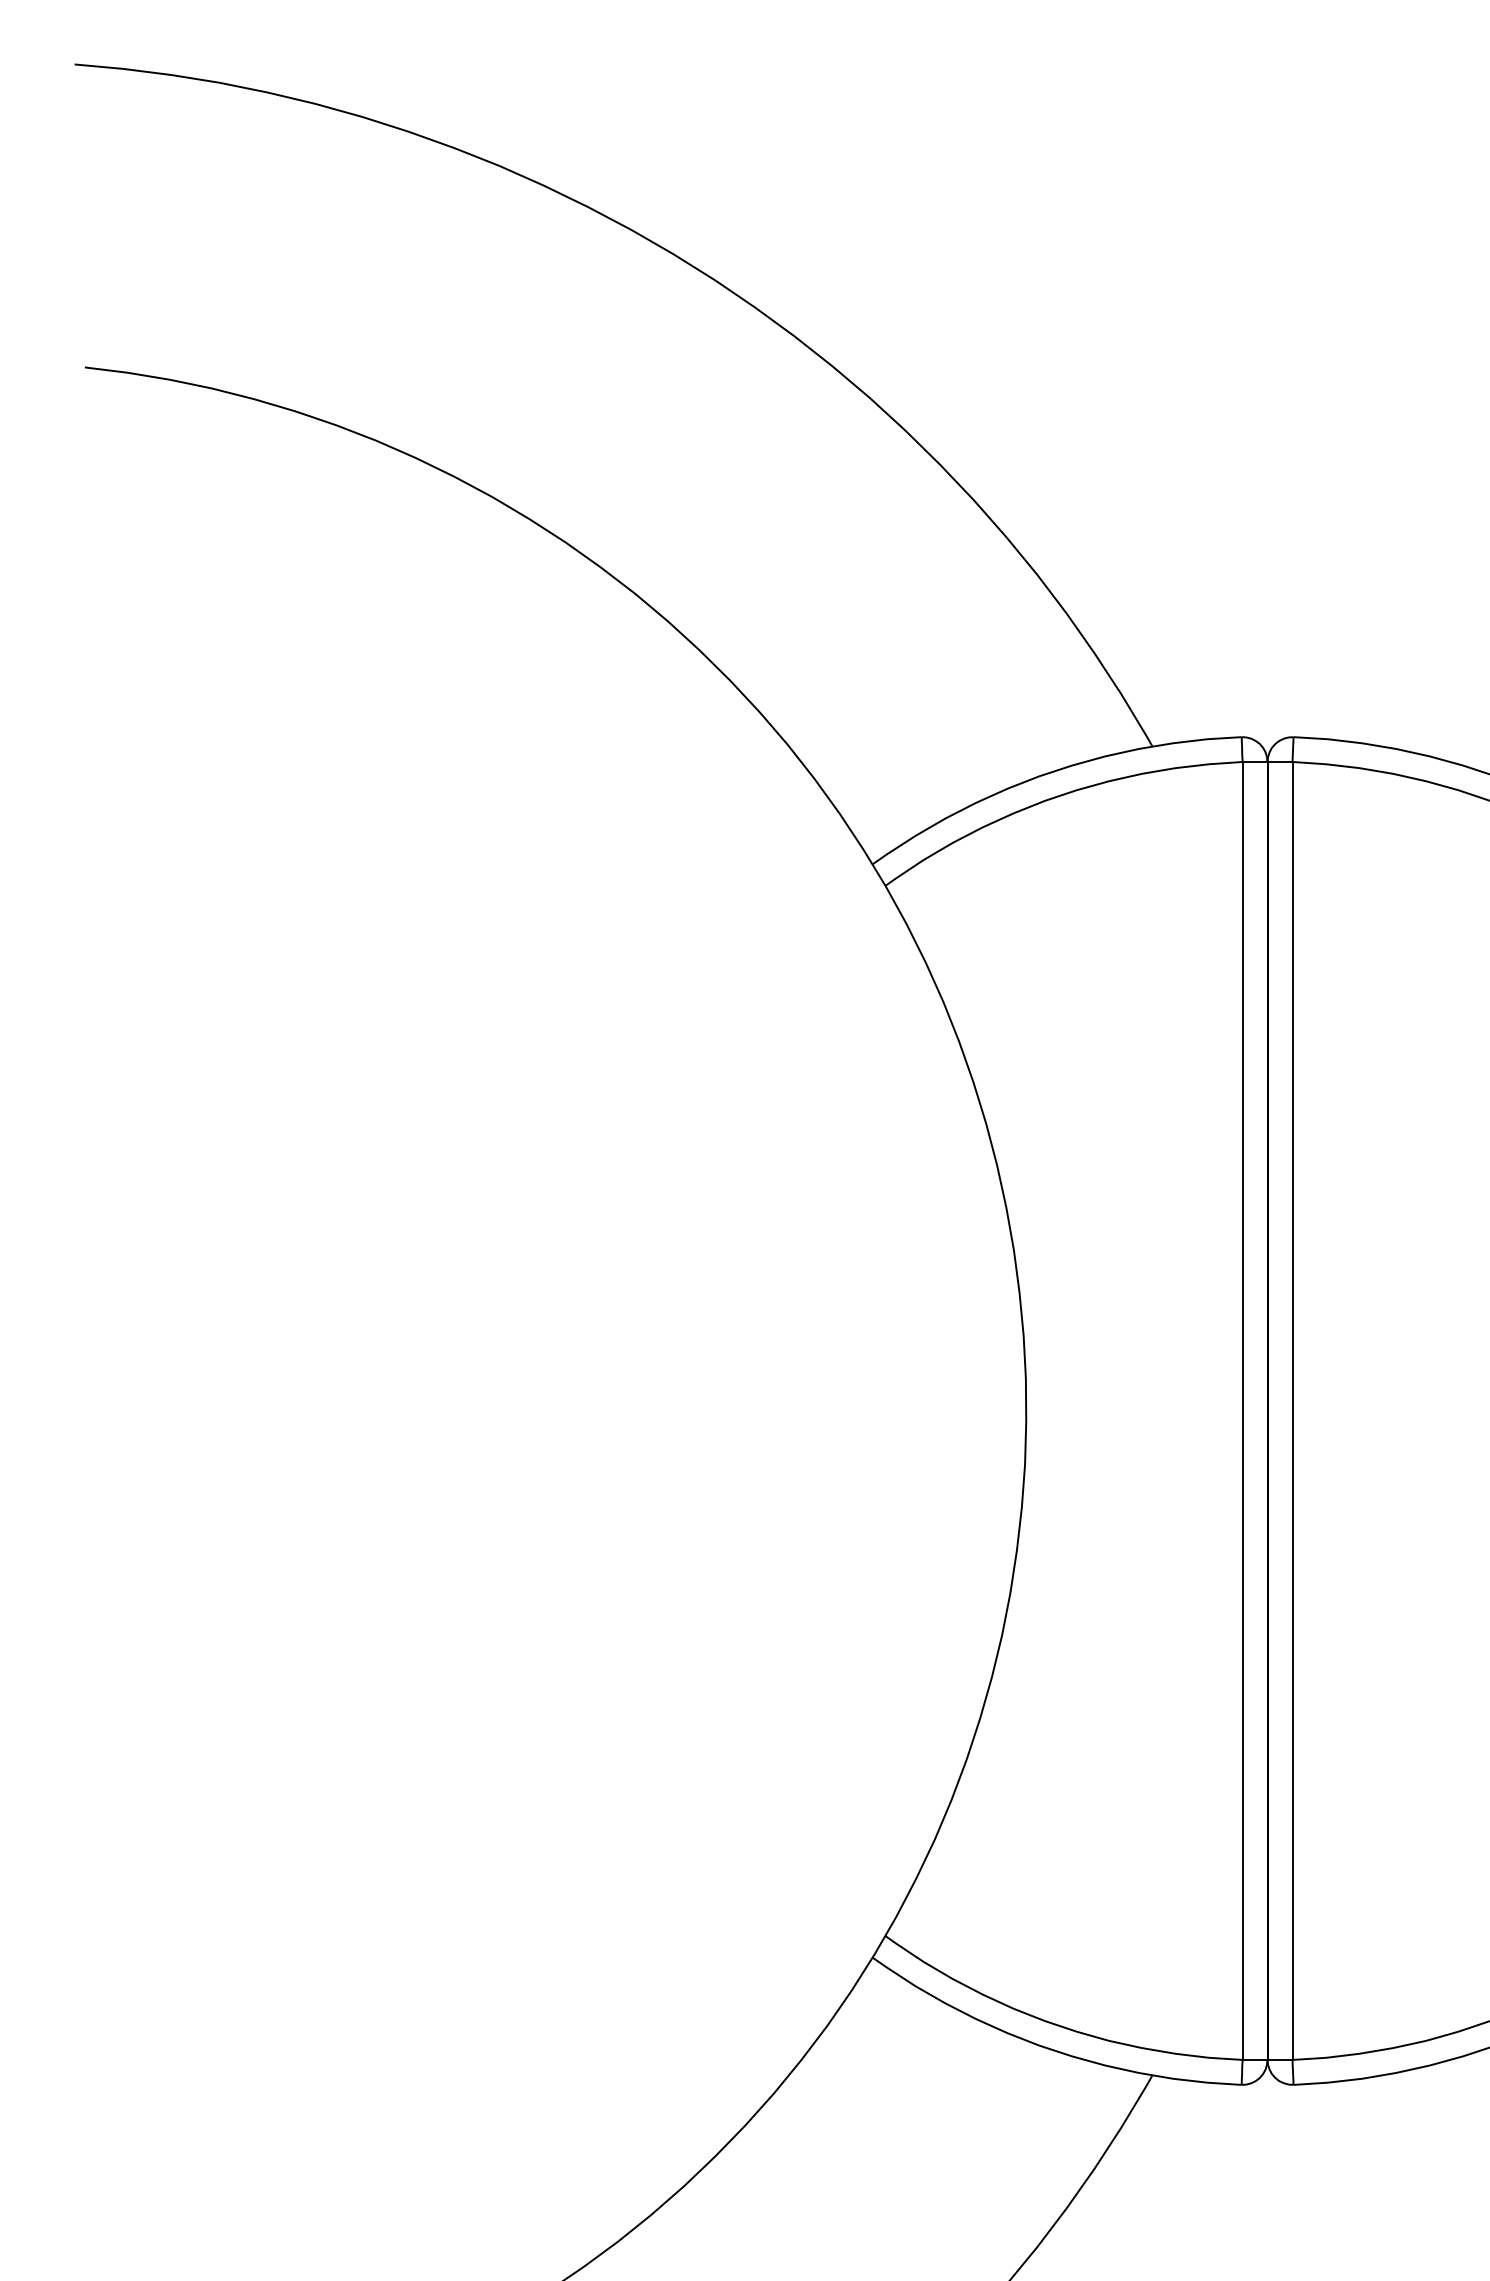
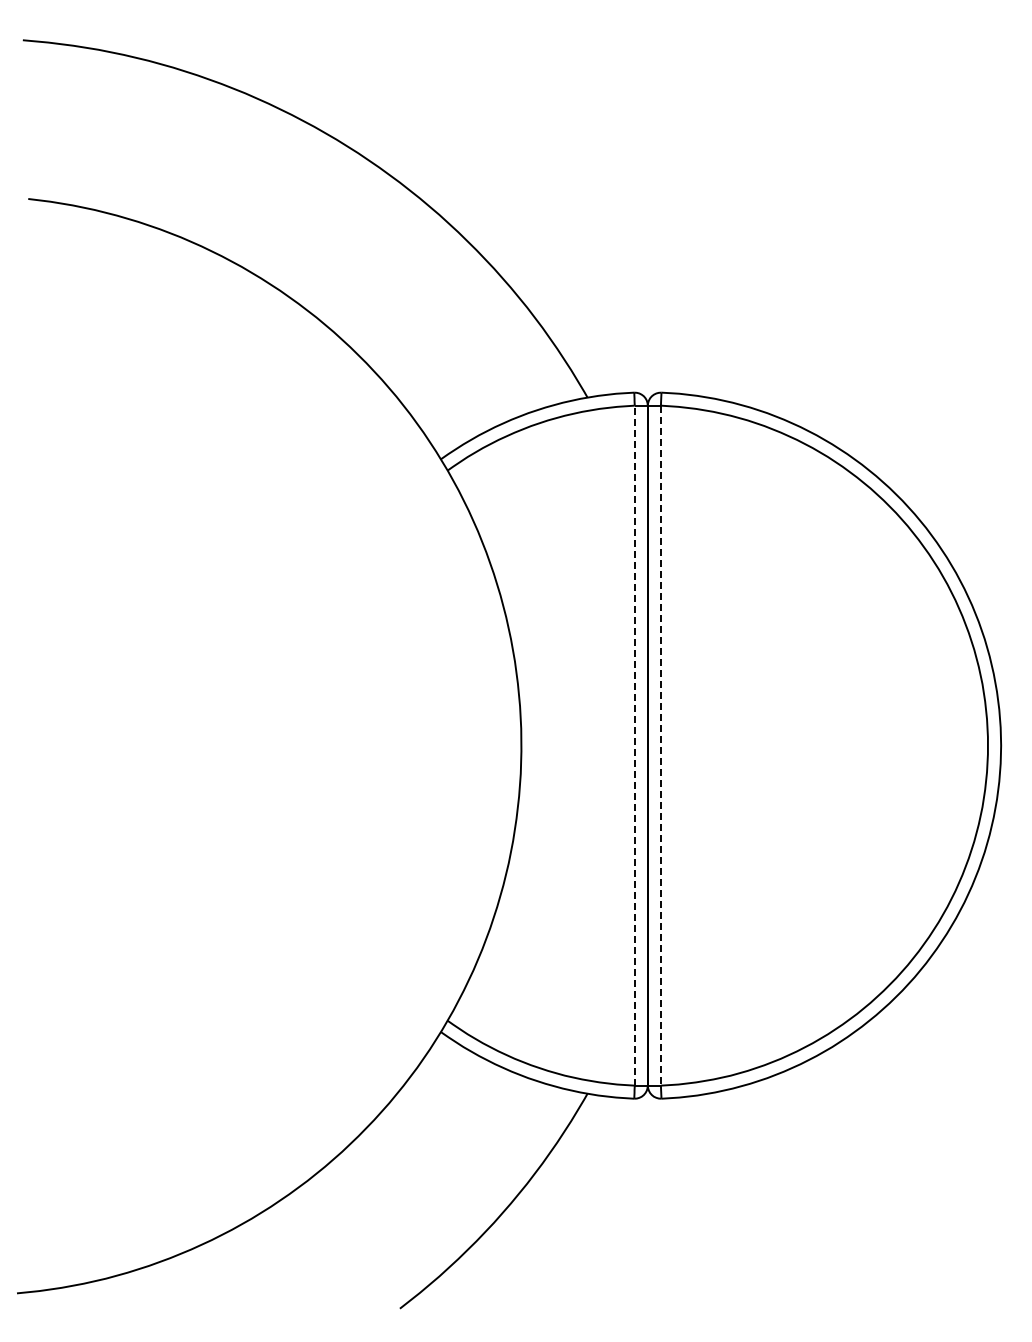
line: (1242, 1410) -> (634, 745), solid -> dashed
line: (1291, 1410) -> (660, 745), solid -> dashed

